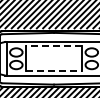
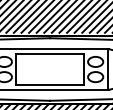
line: (54, 46) -> (50, 54), dashed -> solid
line: (54, 71) -> (50, 84), dashed -> solid

